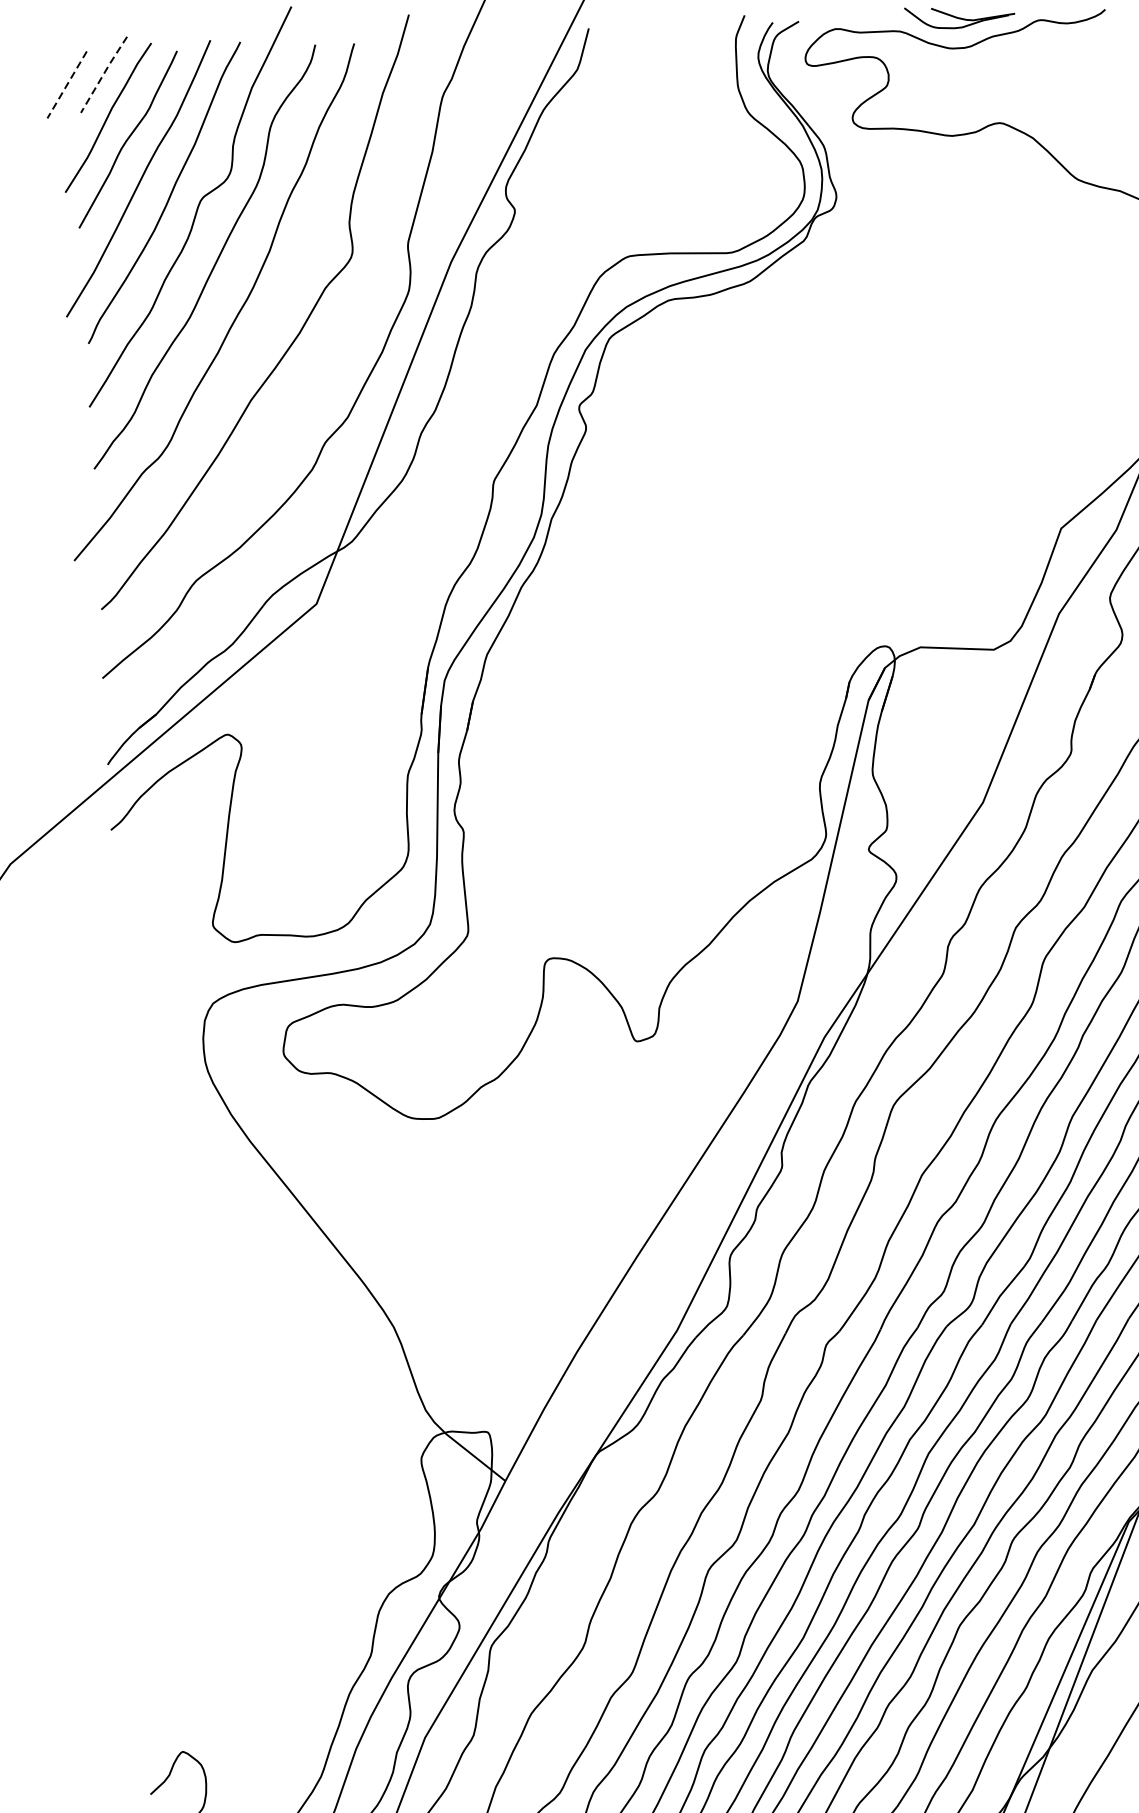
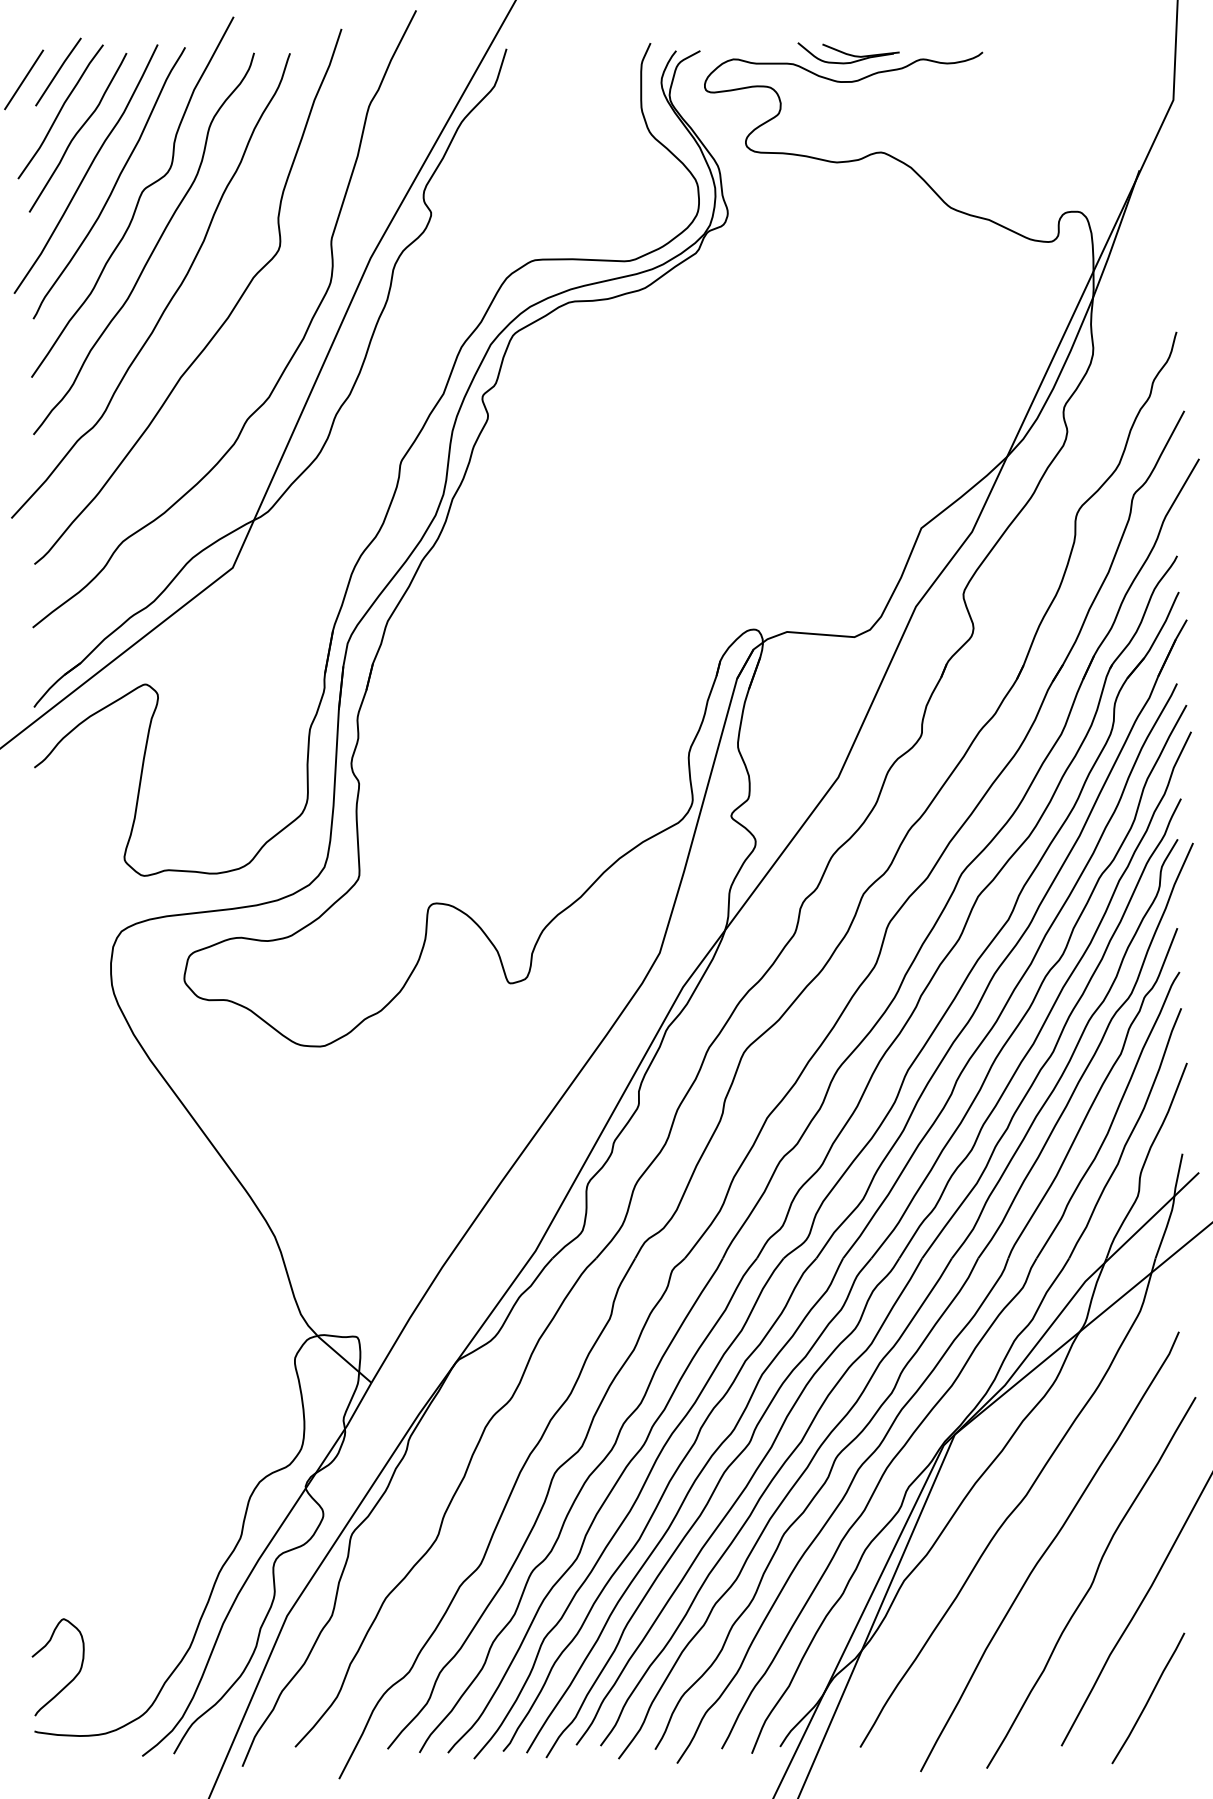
line: (104, 74) -> (58, 71), dashed -> solid
line: (67, 84) -> (24, 79), dashed -> solid

